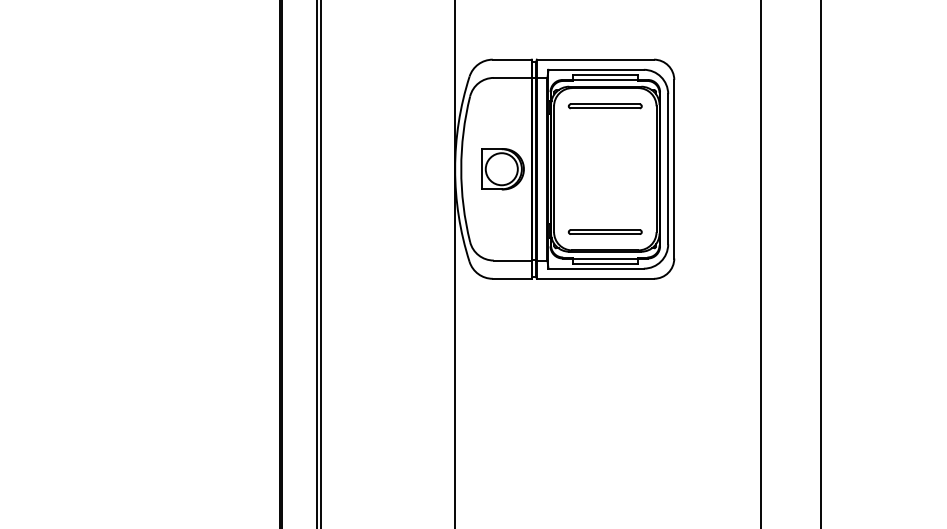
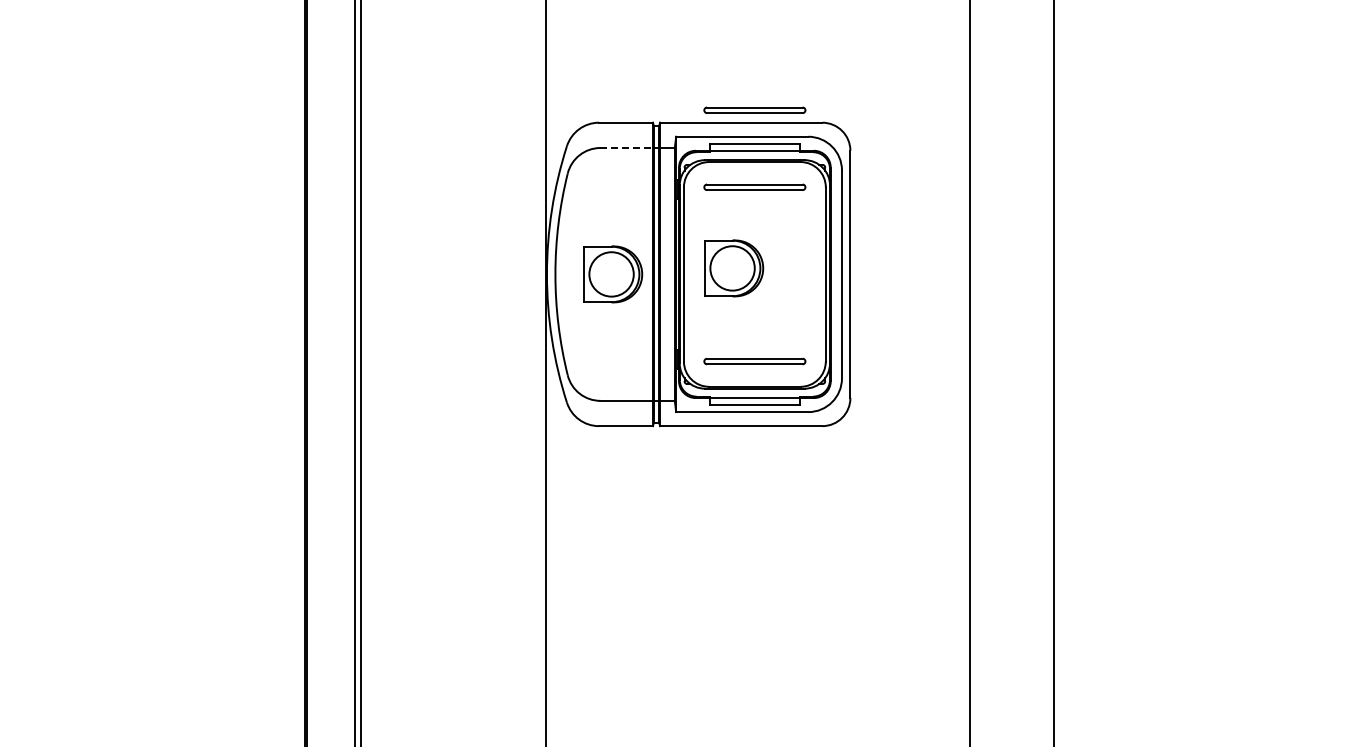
part: (605, 50) -> (754, 109), added
line: (513, 78) -> (627, 148), solid -> dashed
part: (590, 164) -> (734, 268), added

